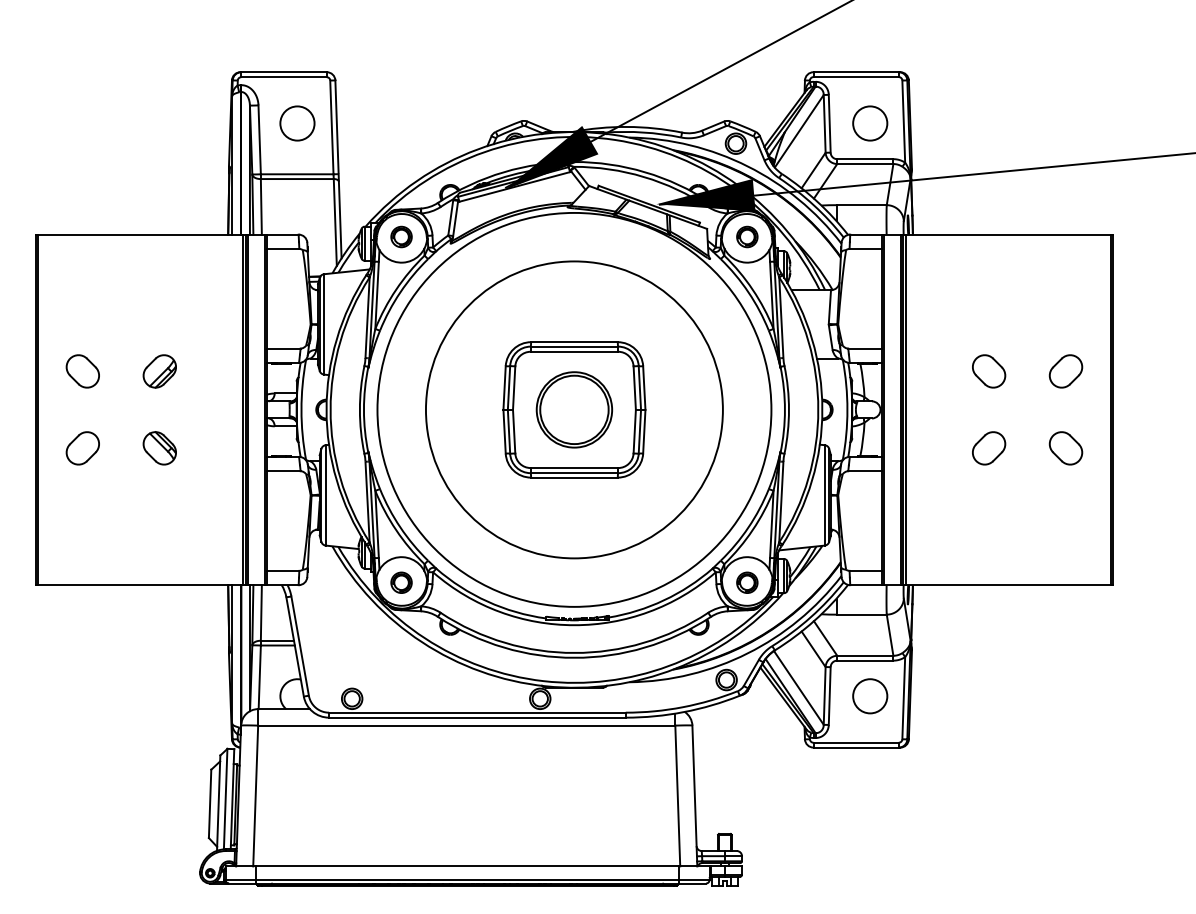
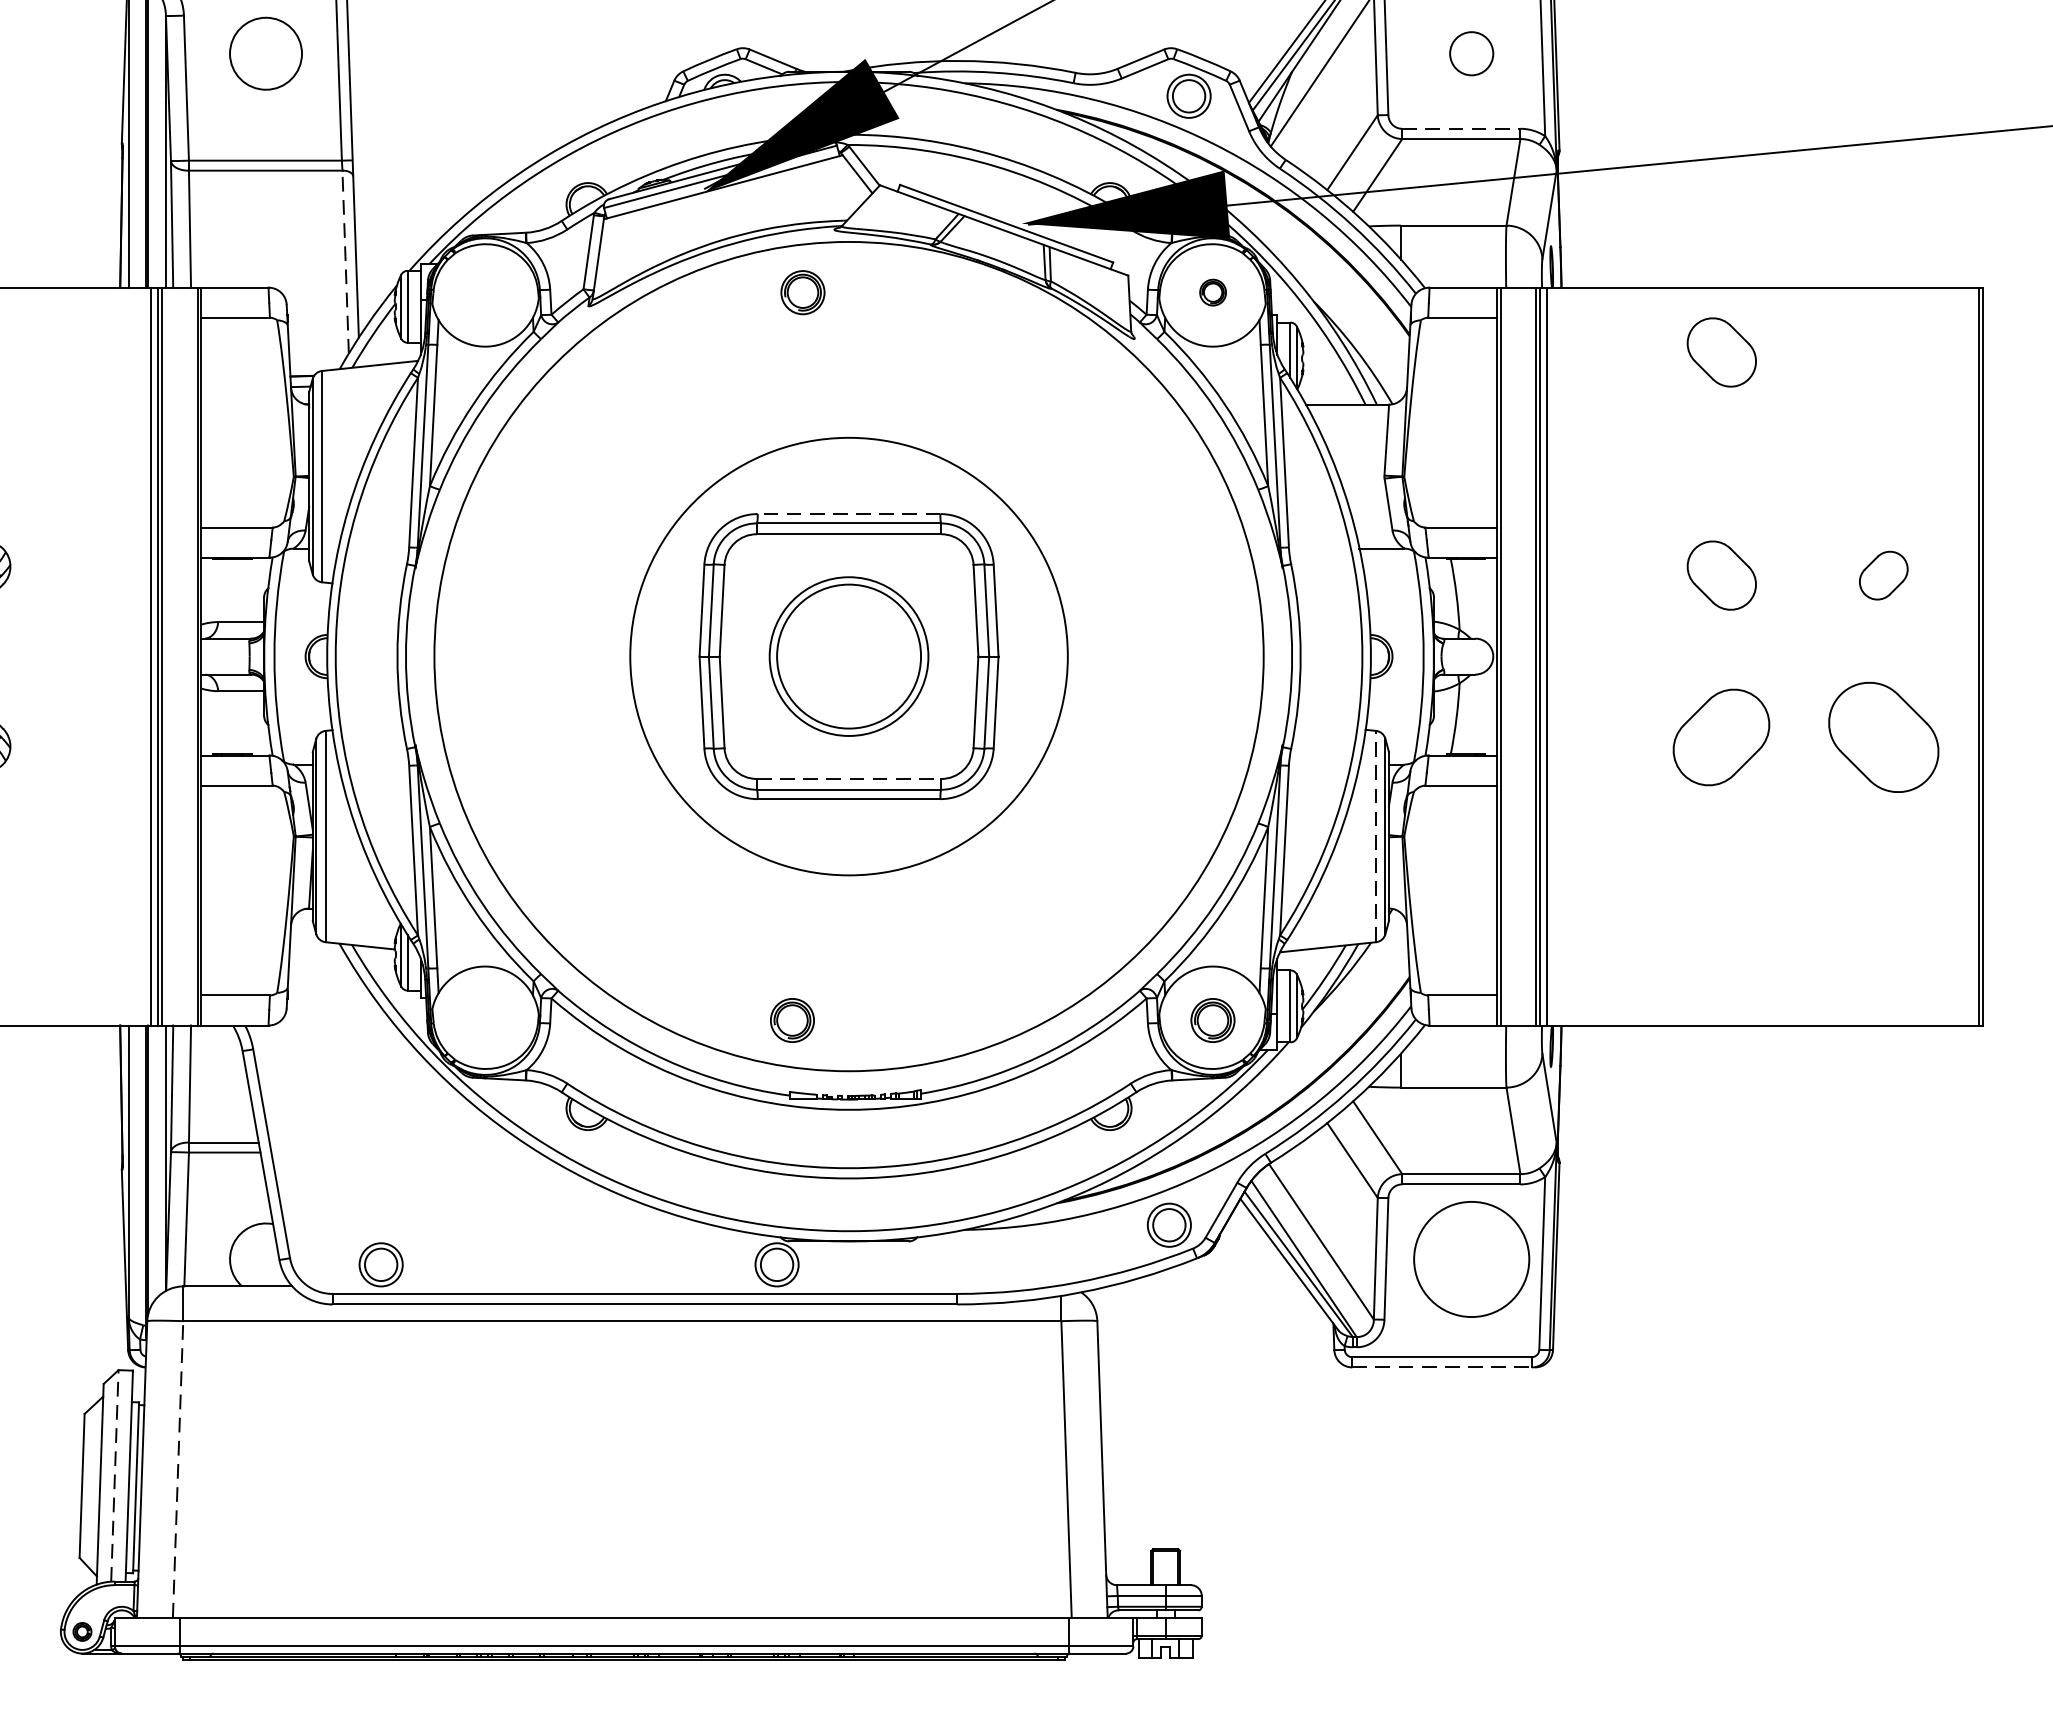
circle: (870, 123) -> (1472, 53), size x0.6
line: (865, 159) -> (1461, 129), solid -> dashed
line: (335, 222) -> (346, 262), solid -> dashed
part: (401, 236) -> (802, 291), moved
part: (747, 236) -> (1213, 291), size x0.6
part: (989, 265) -> (1722, 352), added
line: (573, 342) -> (847, 514), solid -> dashed
part: (1065, 371) -> (1882, 575), size x0.7
circle: (573, 409) -> (847, 655), size x0.7
part: (989, 448) -> (1722, 737), size x1.4
part: (1065, 448) -> (1882, 737), size x1.6
line: (574, 468) -> (849, 779), solid -> dashed
line: (824, 494) -> (1375, 834), solid -> dashed
part: (401, 582) -> (792, 1019), moved
circle: (870, 696) -> (1472, 1259), size x1.6
line: (857, 747) -> (1444, 1367), solid -> dashed
line: (255, 795) -> (177, 1468), solid -> dashed
line: (225, 798) -> (114, 1474), solid -> dashed

